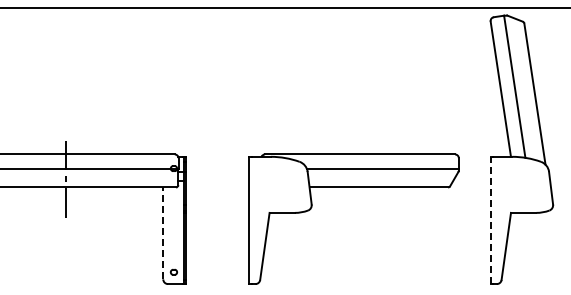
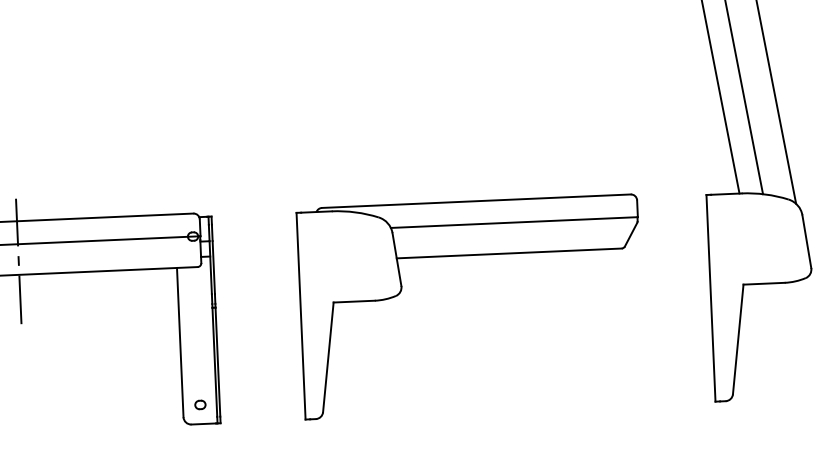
part: (353, 187) -> (468, 255), moved
line: (490, 220) -> (710, 298), dashed -> solid
line: (163, 233) -> (180, 342), dashed -> solid

